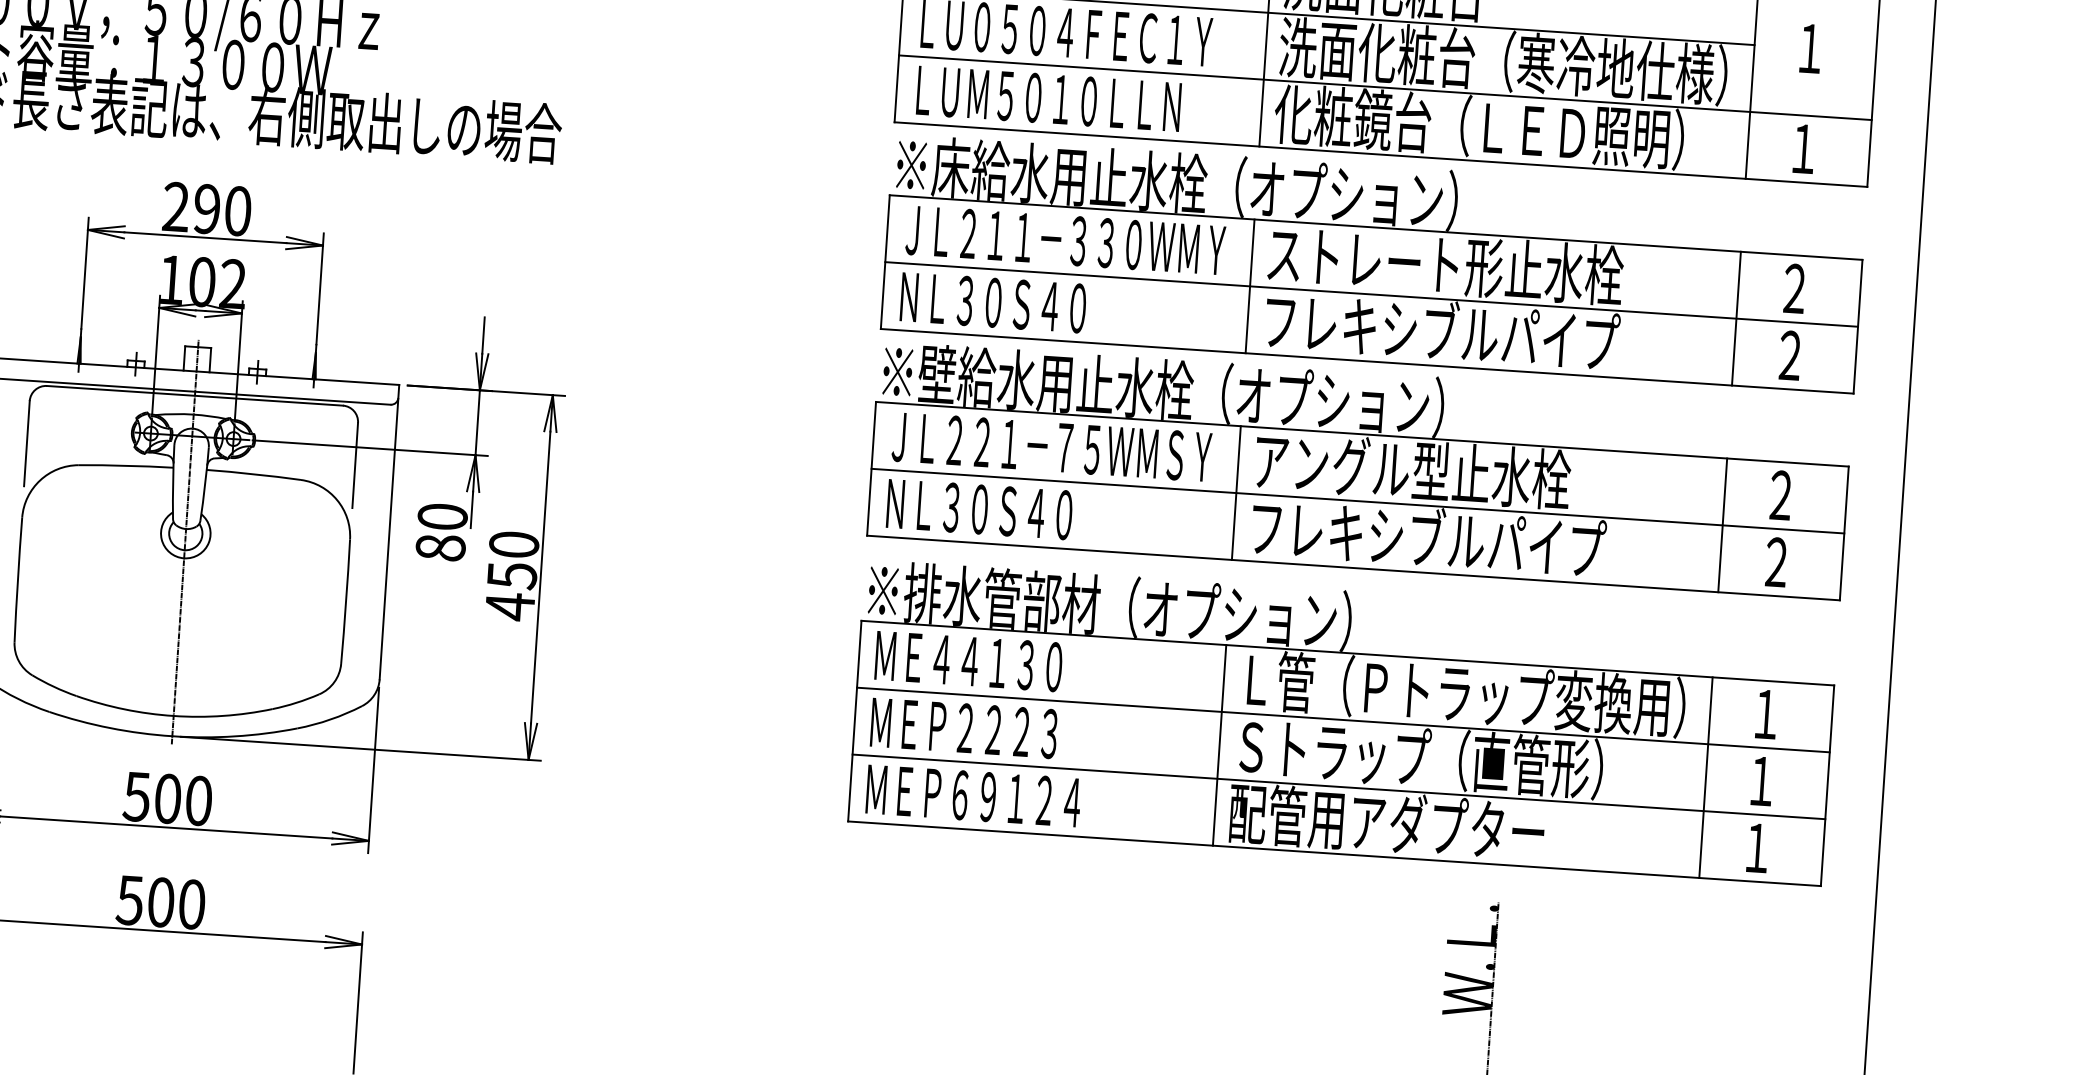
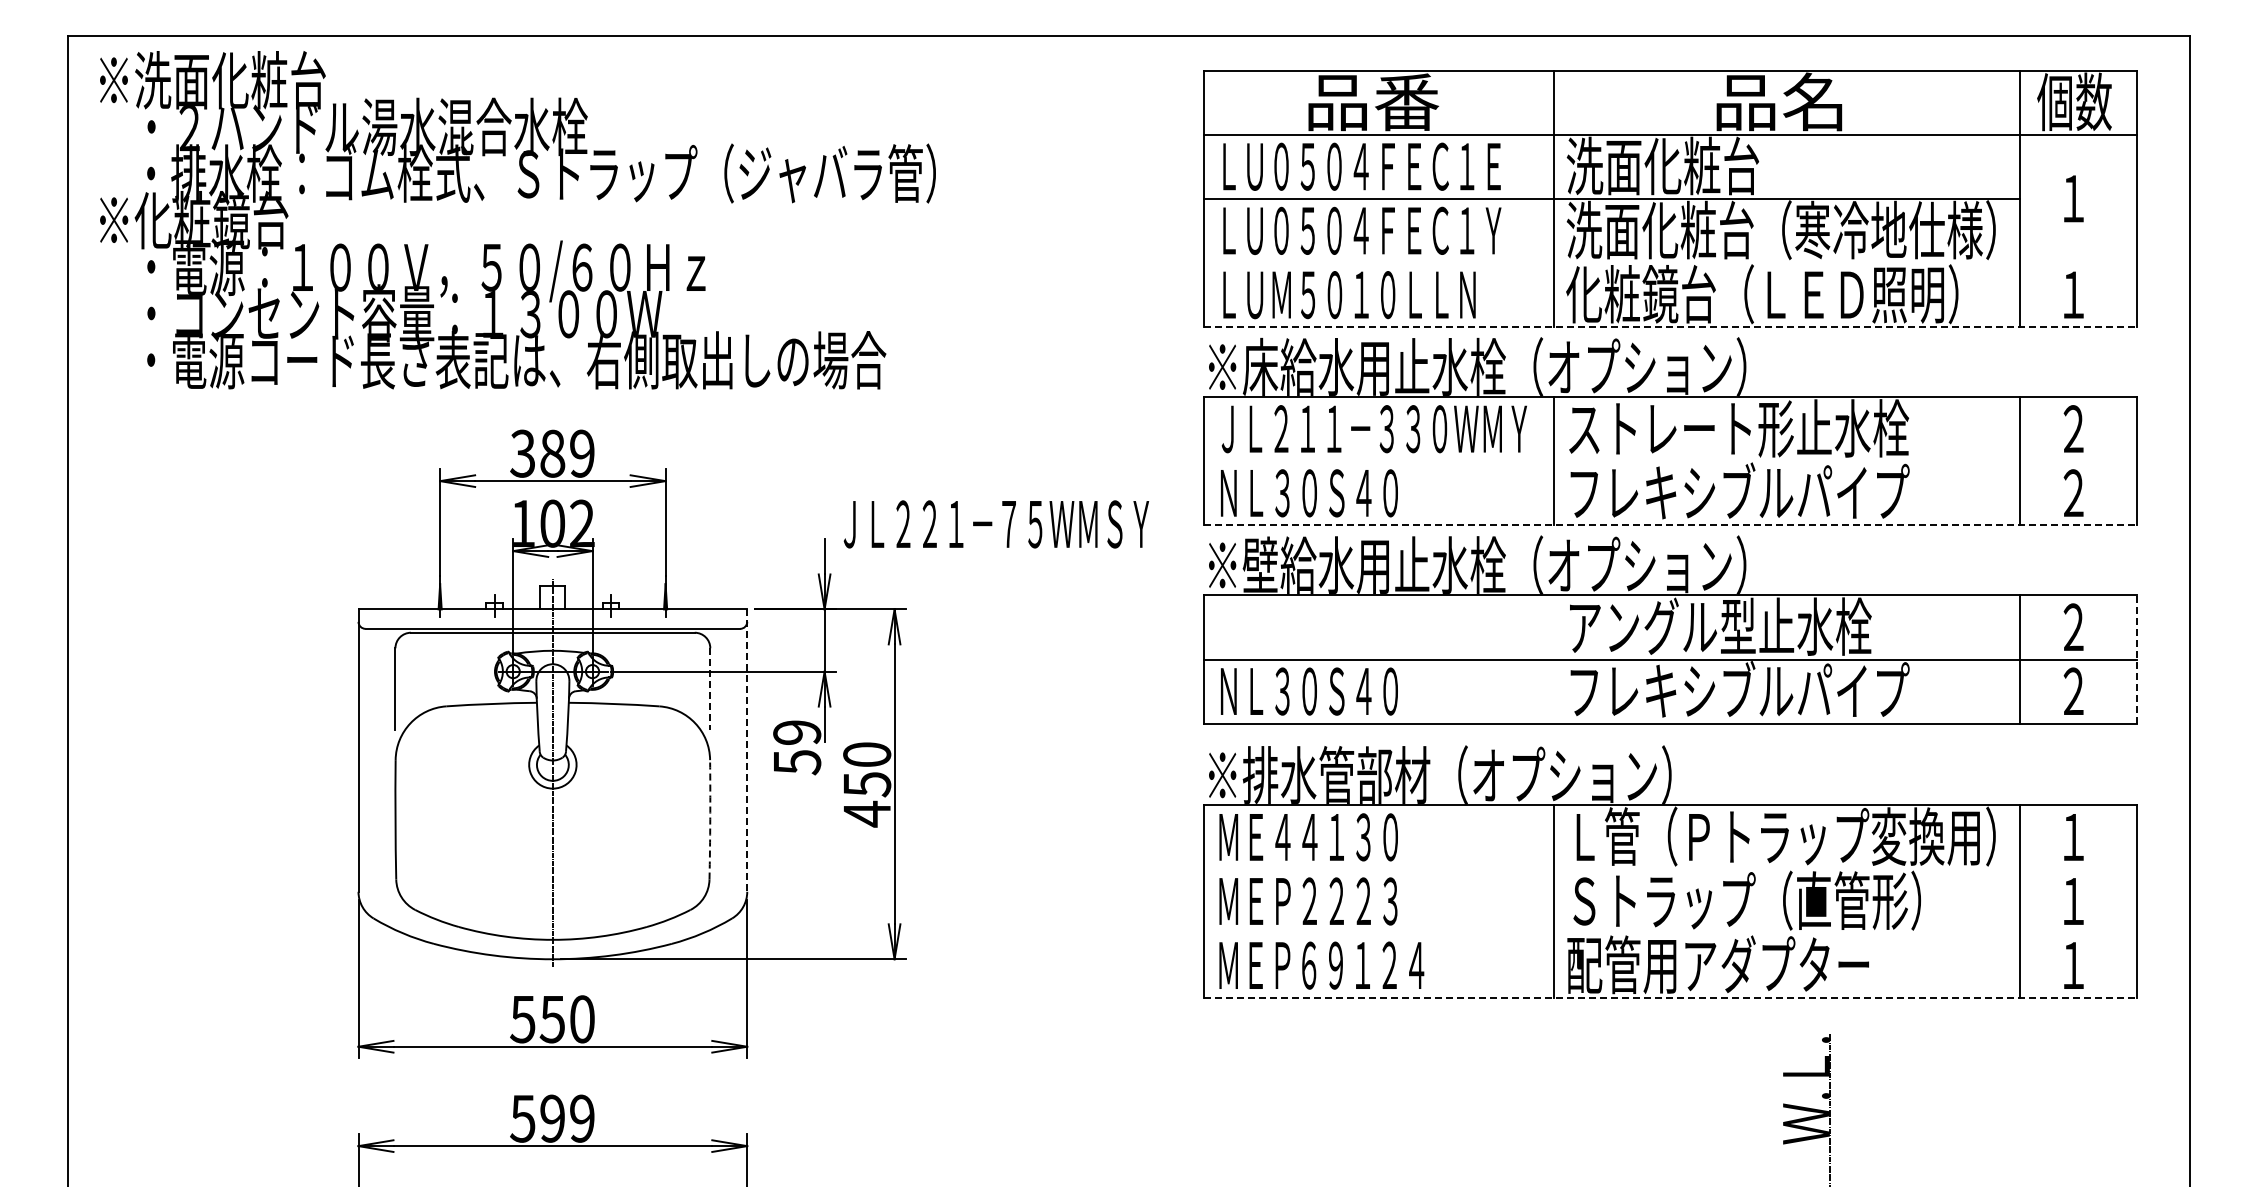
line: (1384, 88) -> (1669, 263), removed
line: (1381, 154) -> (1670, 327), solid -> dashed
text: (206, 208) -> (552, 453), 290 -> 389
line: (1371, 294) -> (1669, 461), removed
line: (1367, 361) -> (1670, 525), solid -> dashed
text: (1051, 447) -> (996, 524), moved
line: (355, 465) -> (710, 689), solid -> dashed
line: (1236, 492) -> (1553, 659), removed
text: (442, 532) -> (797, 747), 80 -> 59
line: (389, 533) -> (747, 751), solid -> dashed
line: (1844, 533) -> (2136, 659), solid -> dashed
arc: (346, 601) -> (710, 819), solid -> dashed
line: (1342, 719) -> (1669, 869), removed
line: (1338, 786) -> (1669, 933), removed
text: (167, 799) -> (552, 1019), 500 -> 550
line: (1334, 853) -> (1670, 997), solid -> dashed
text: (176, 903) -> (567, 1118), 500 -> 599

